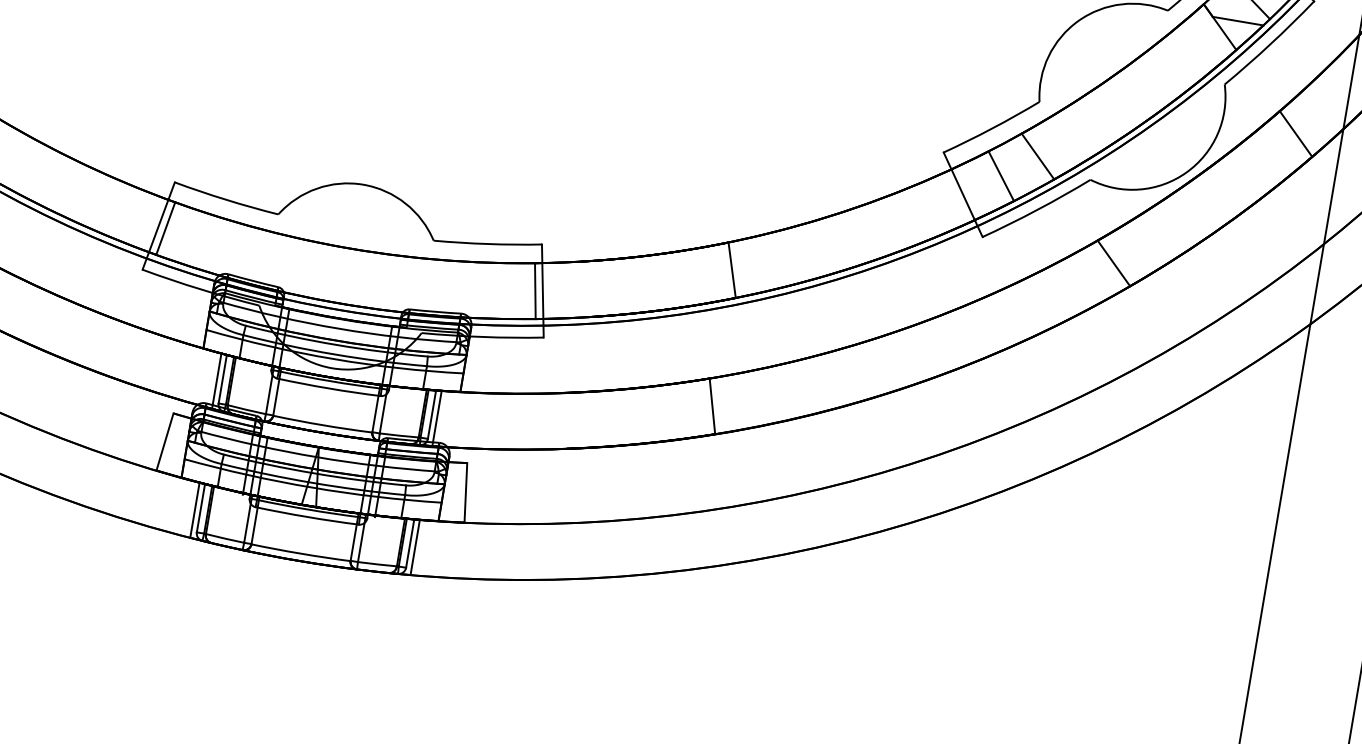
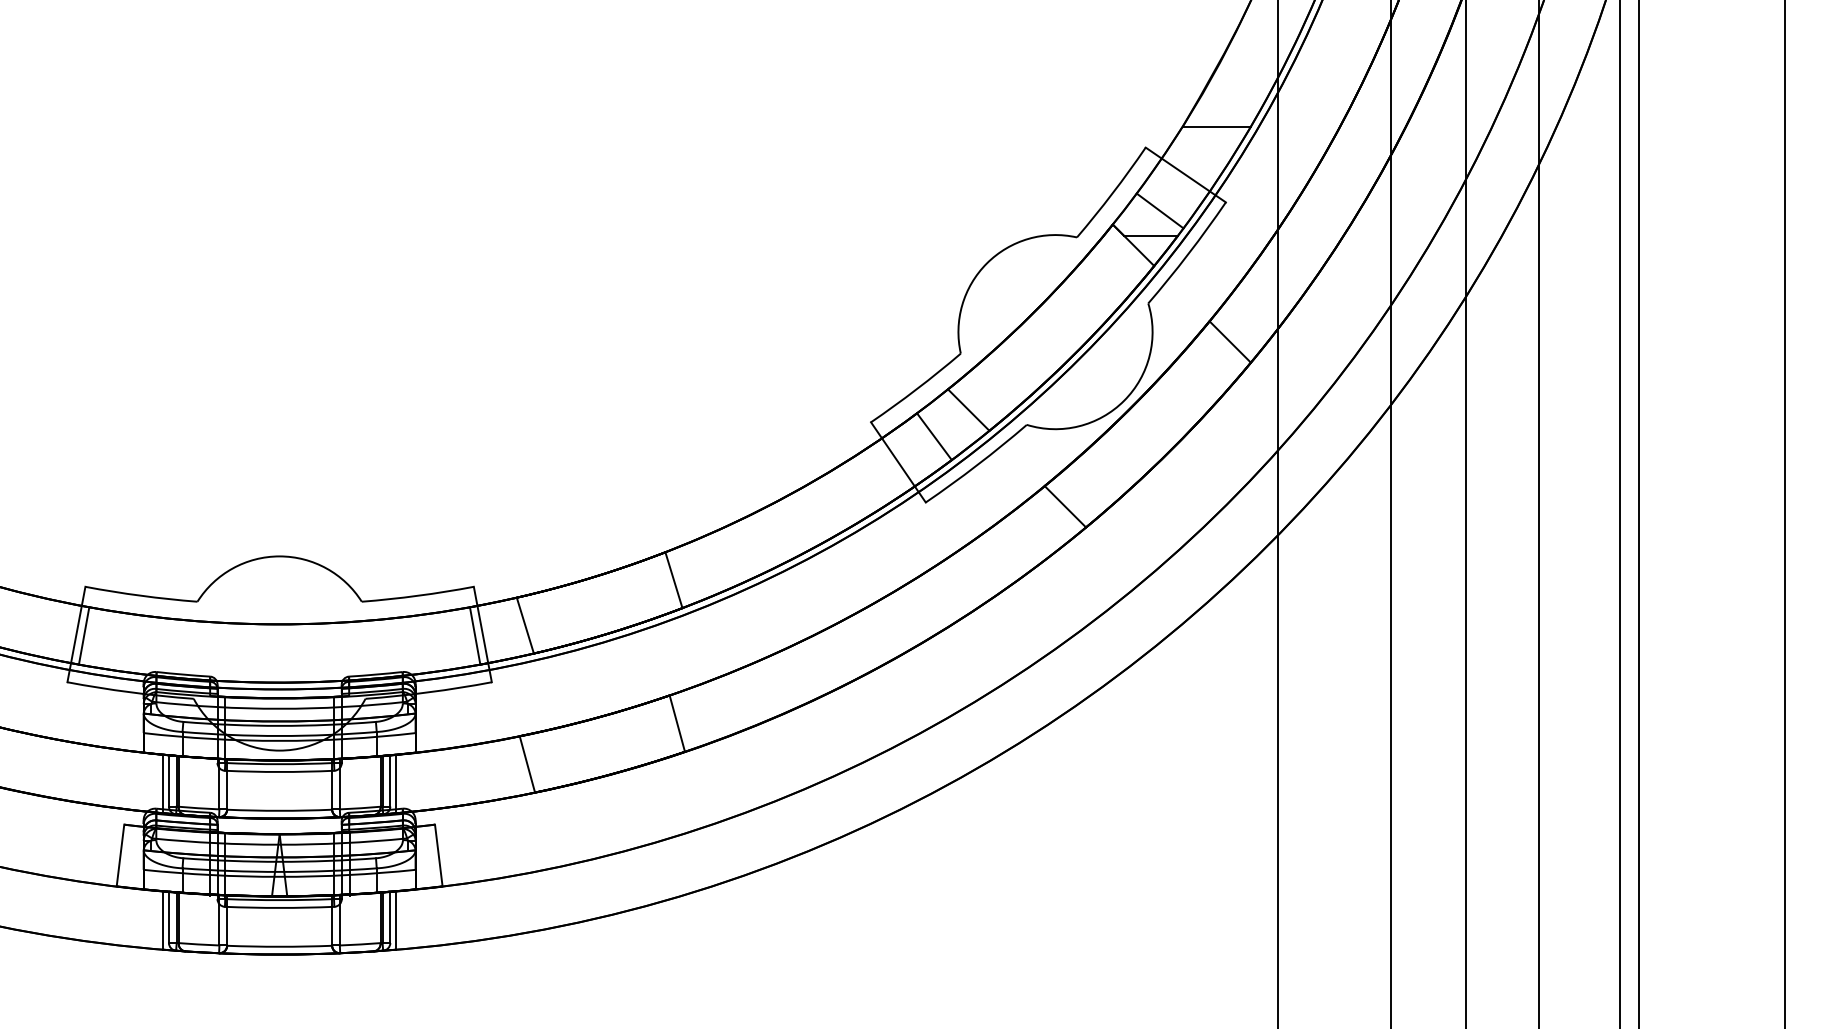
line: (583, 289) -> (524, 625), added
line: (564, 421) -> (527, 764), added

